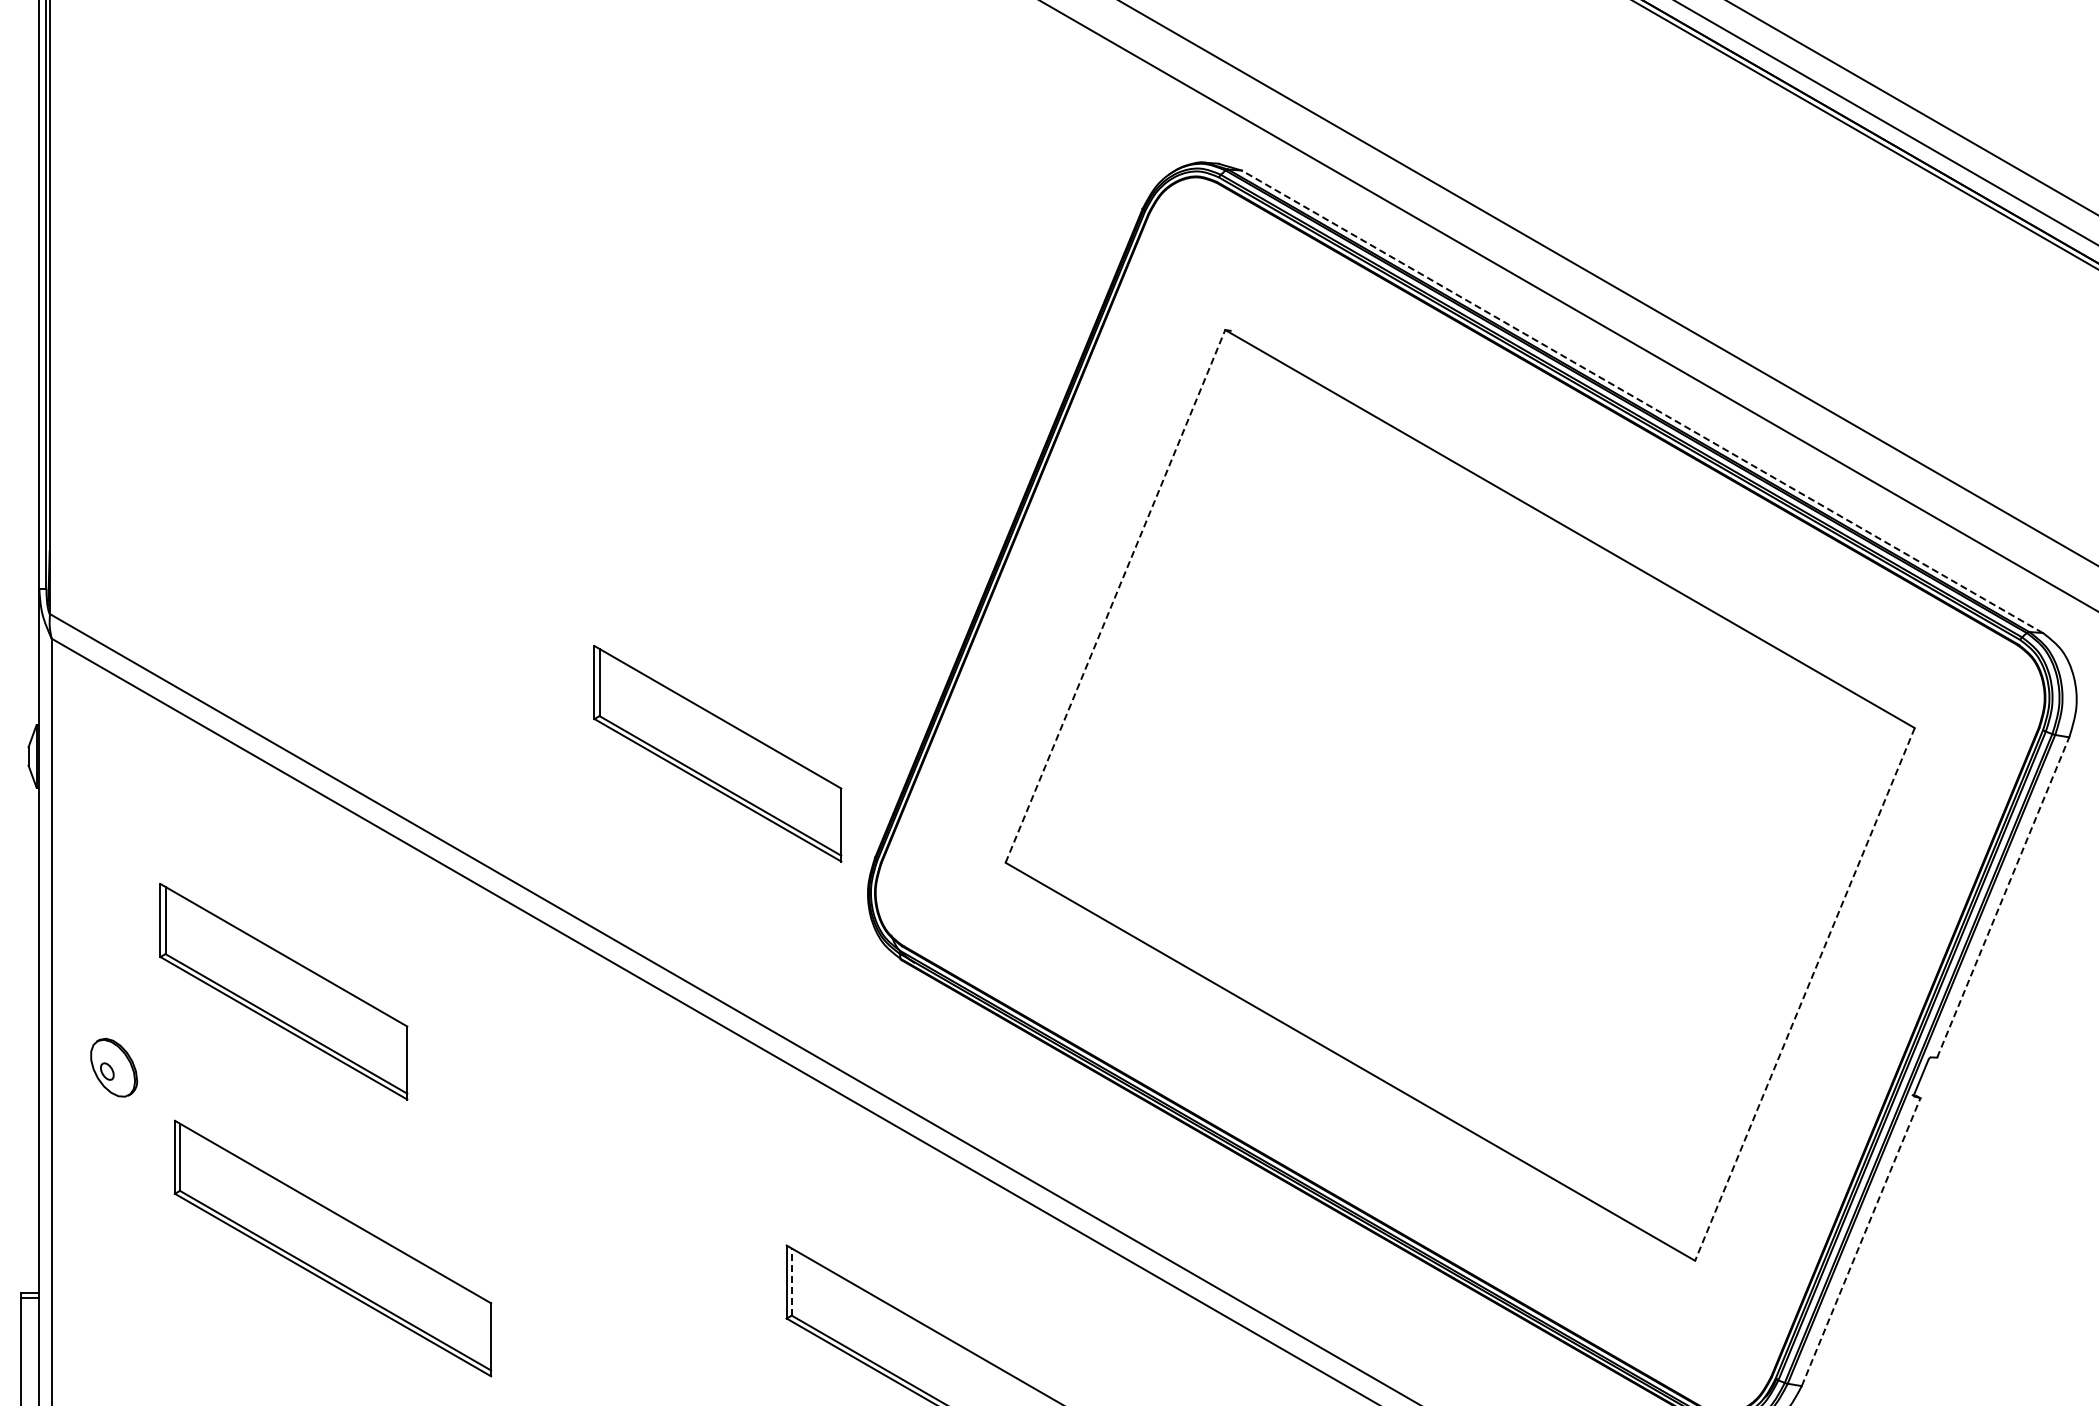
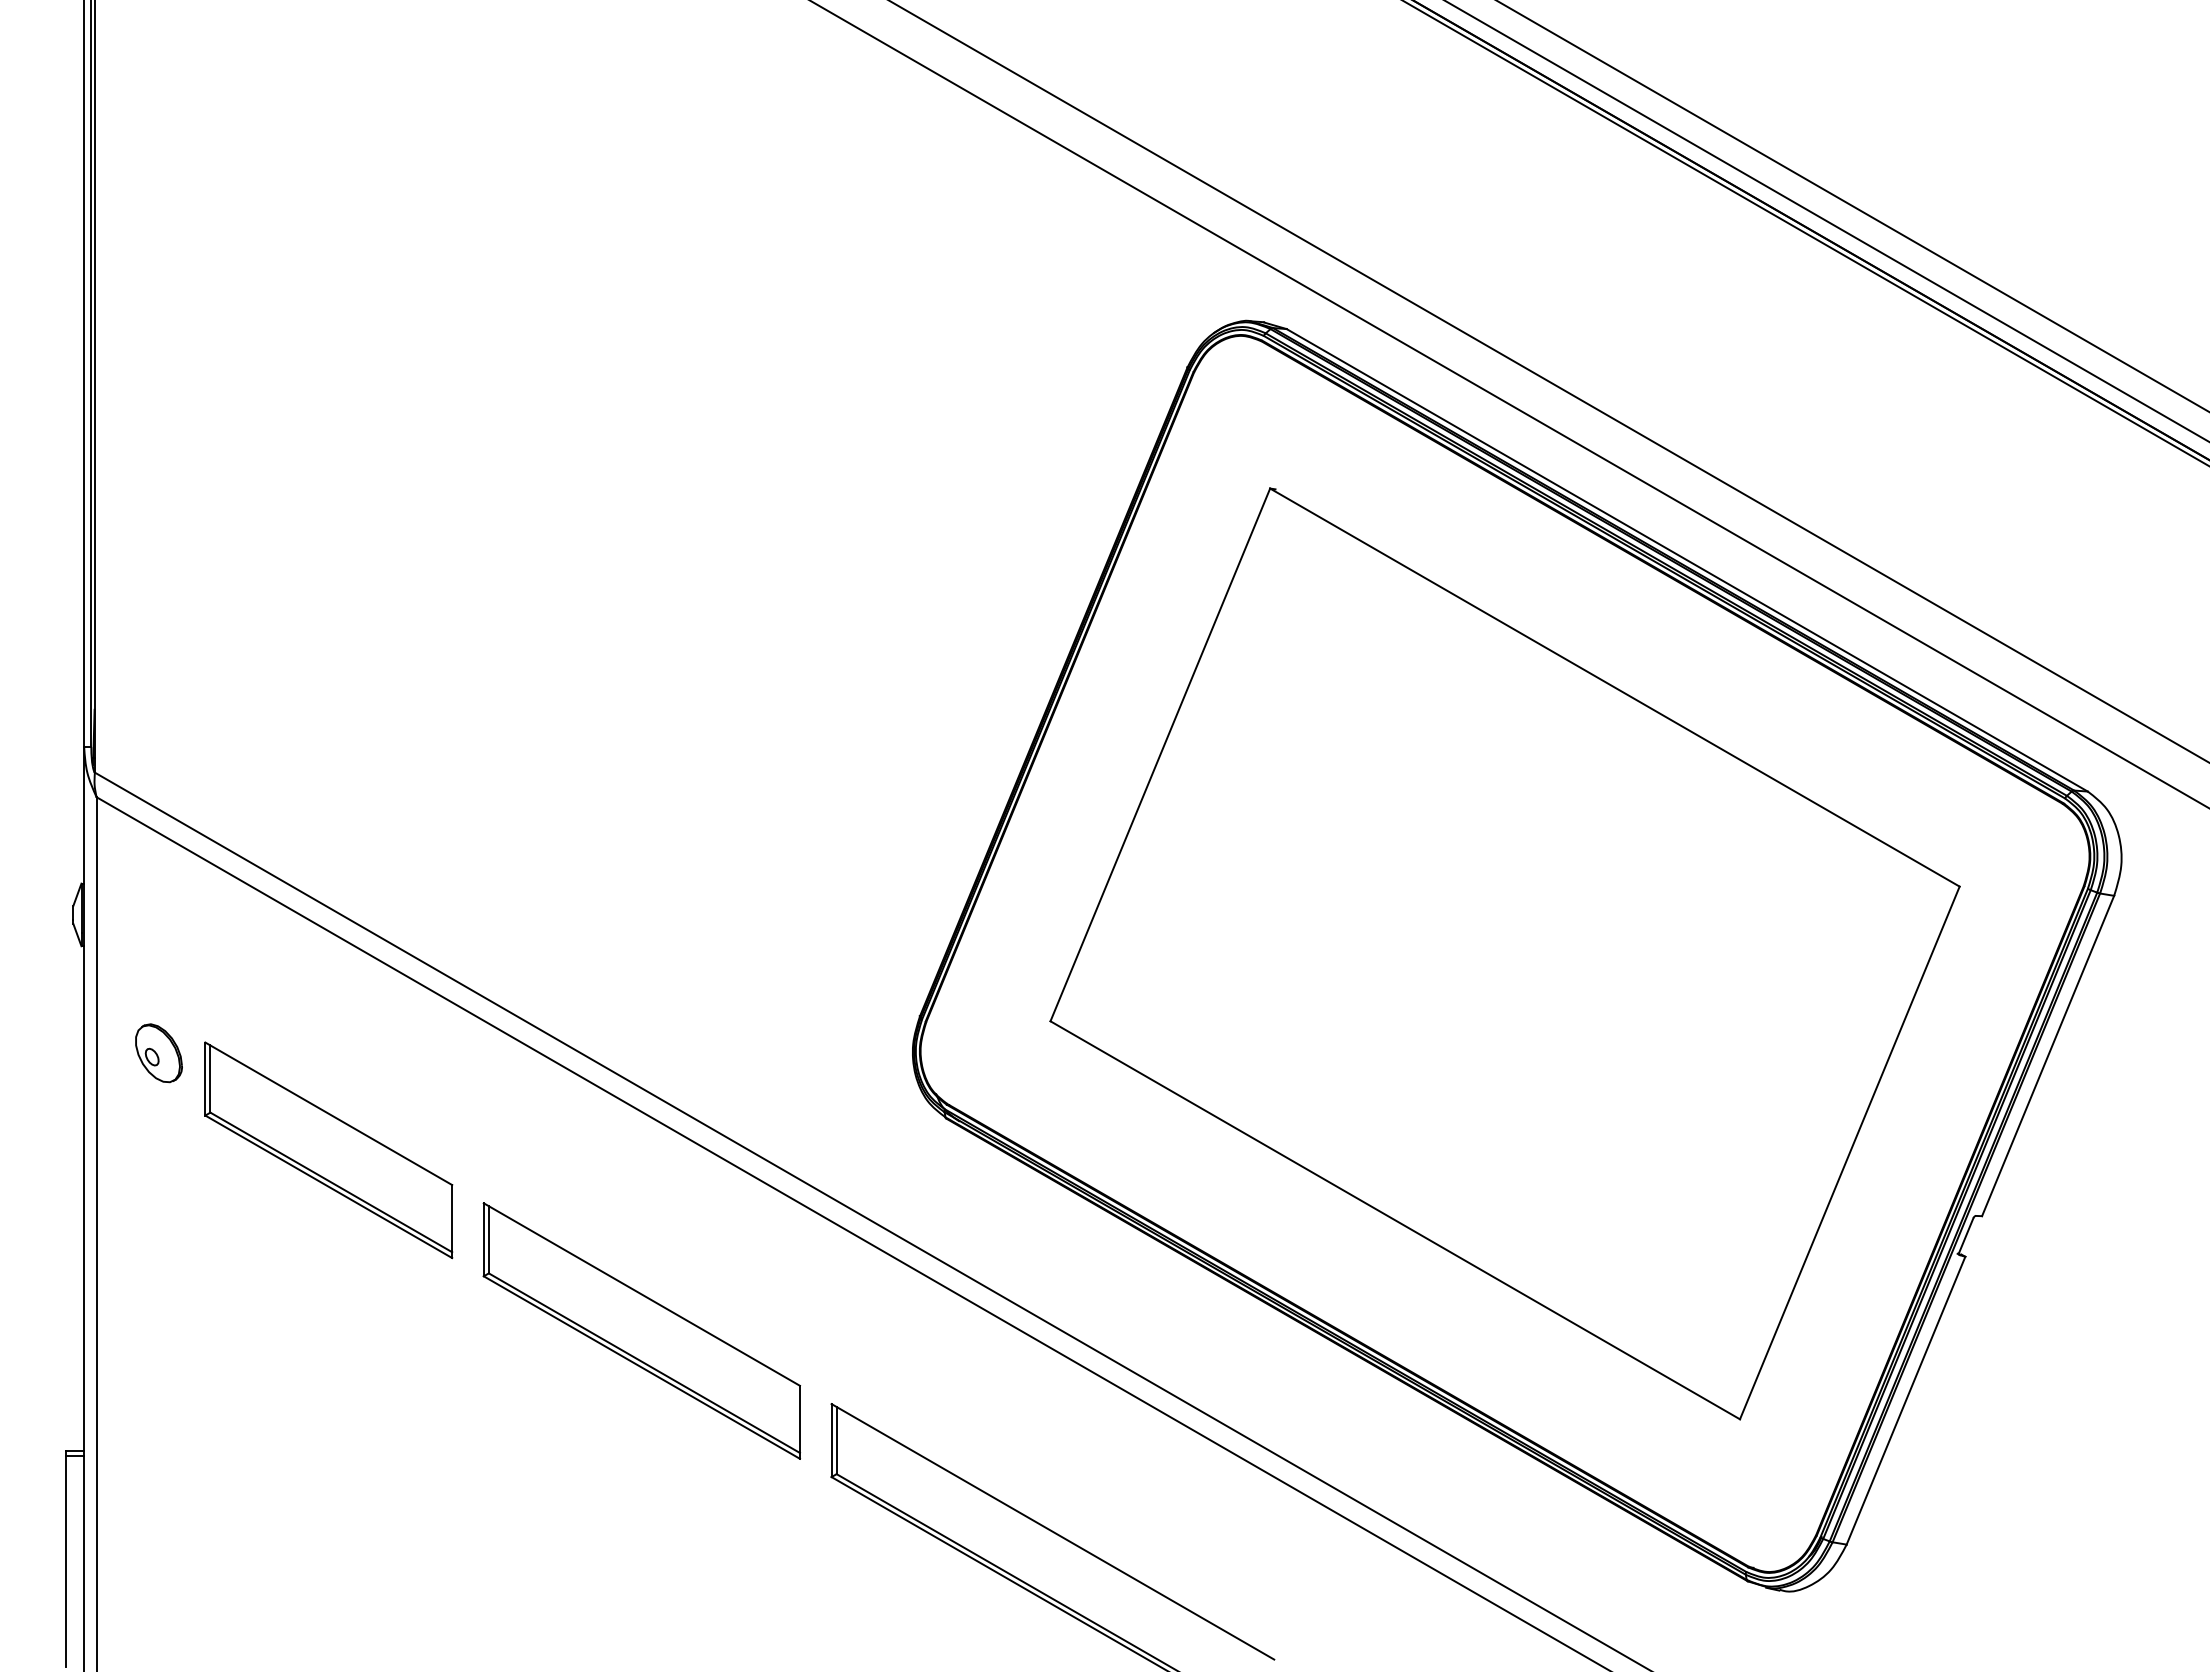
line: (1642, 401) -> (1687, 560), dashed -> solid
line: (1115, 595) -> (1160, 754), dashed -> solid
part: (717, 753) -> (762, 912), removed
line: (2003, 896) -> (2048, 1055), dashed -> solid
line: (1804, 994) -> (1849, 1153), dashed -> solid
part: (113, 1067) -> (158, 1053), moved
line: (1861, 1241) -> (1906, 1400), dashed -> solid
part: (332, 1247) -> (641, 1330), moved
line: (791, 1281) -> (836, 1440), dashed -> solid

